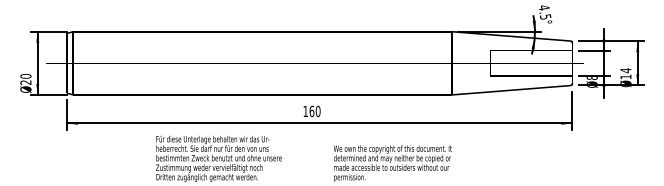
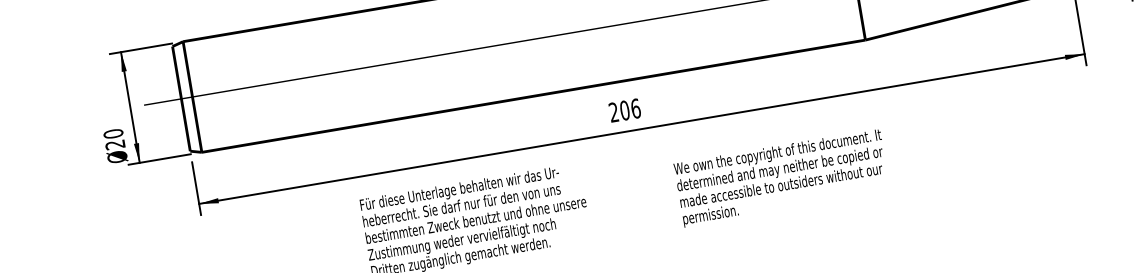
text: (311, 110) -> (623, 109), 160 -> 206

